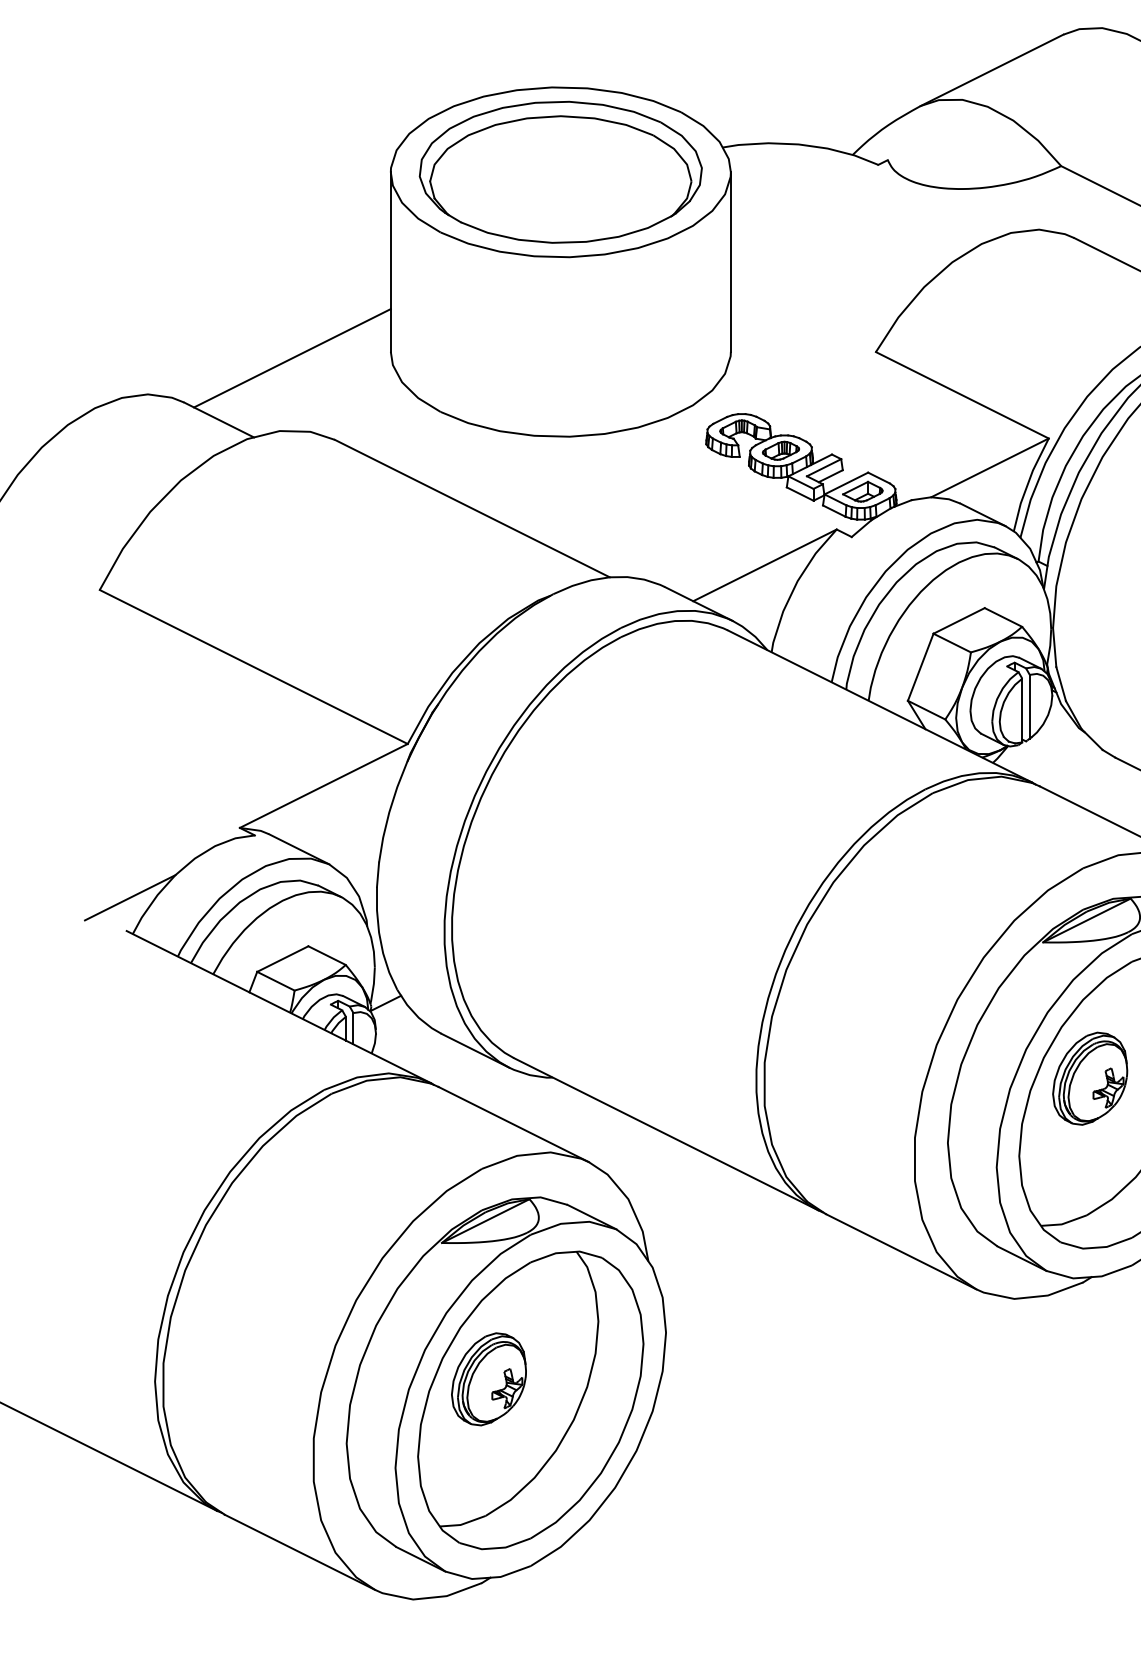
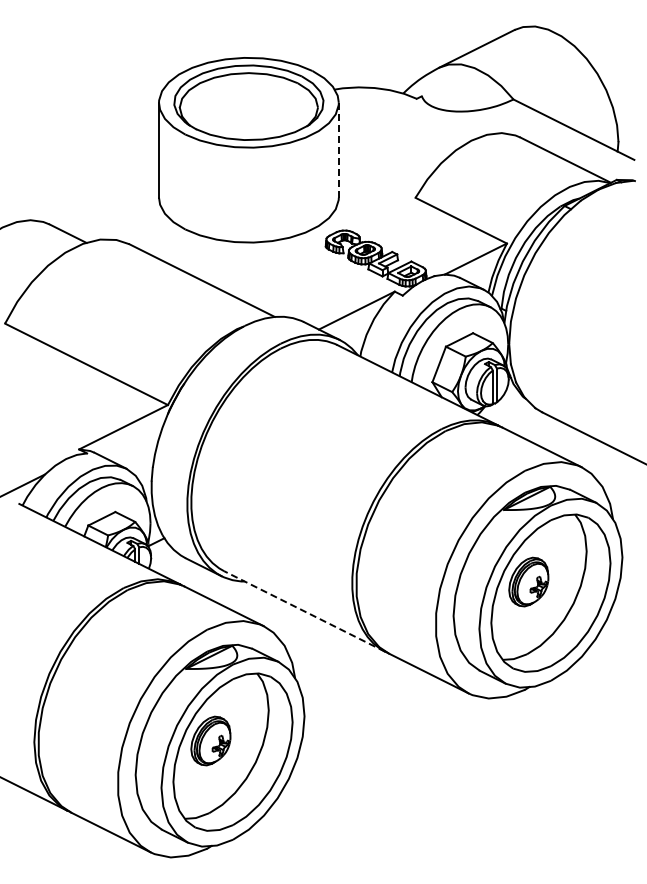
line: (730, 260) -> (338, 149), solid -> dashed
line: (291, 359) -> (106, 201), removed
line: (665, 1134) -> (304, 611), solid -> dashed

